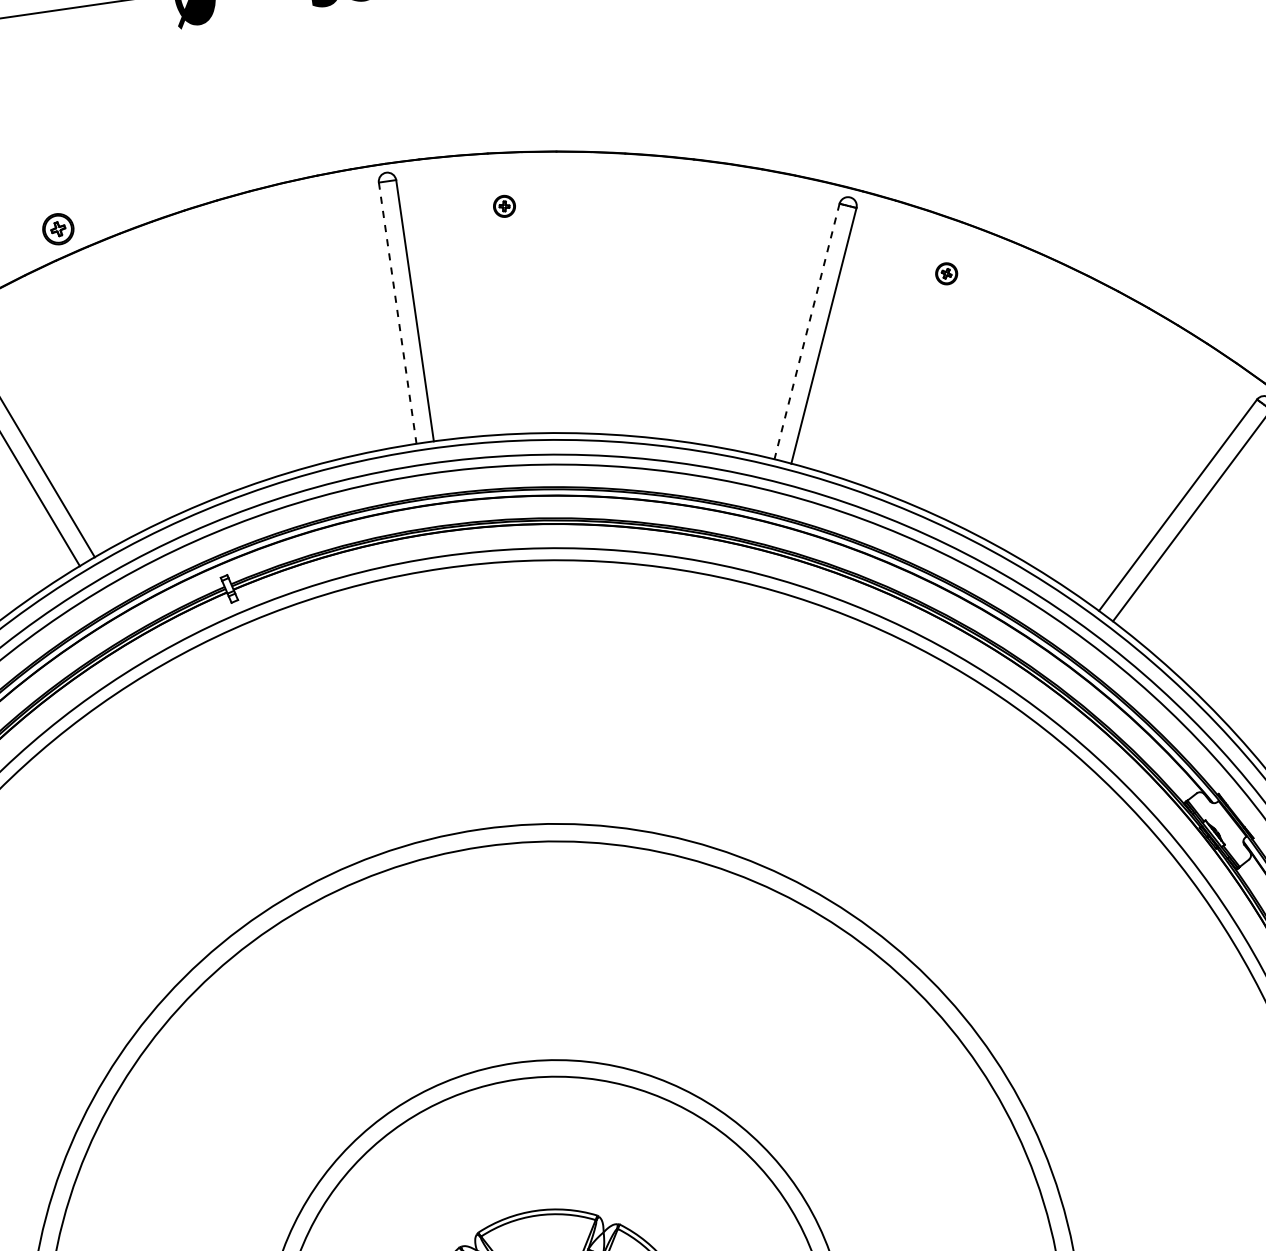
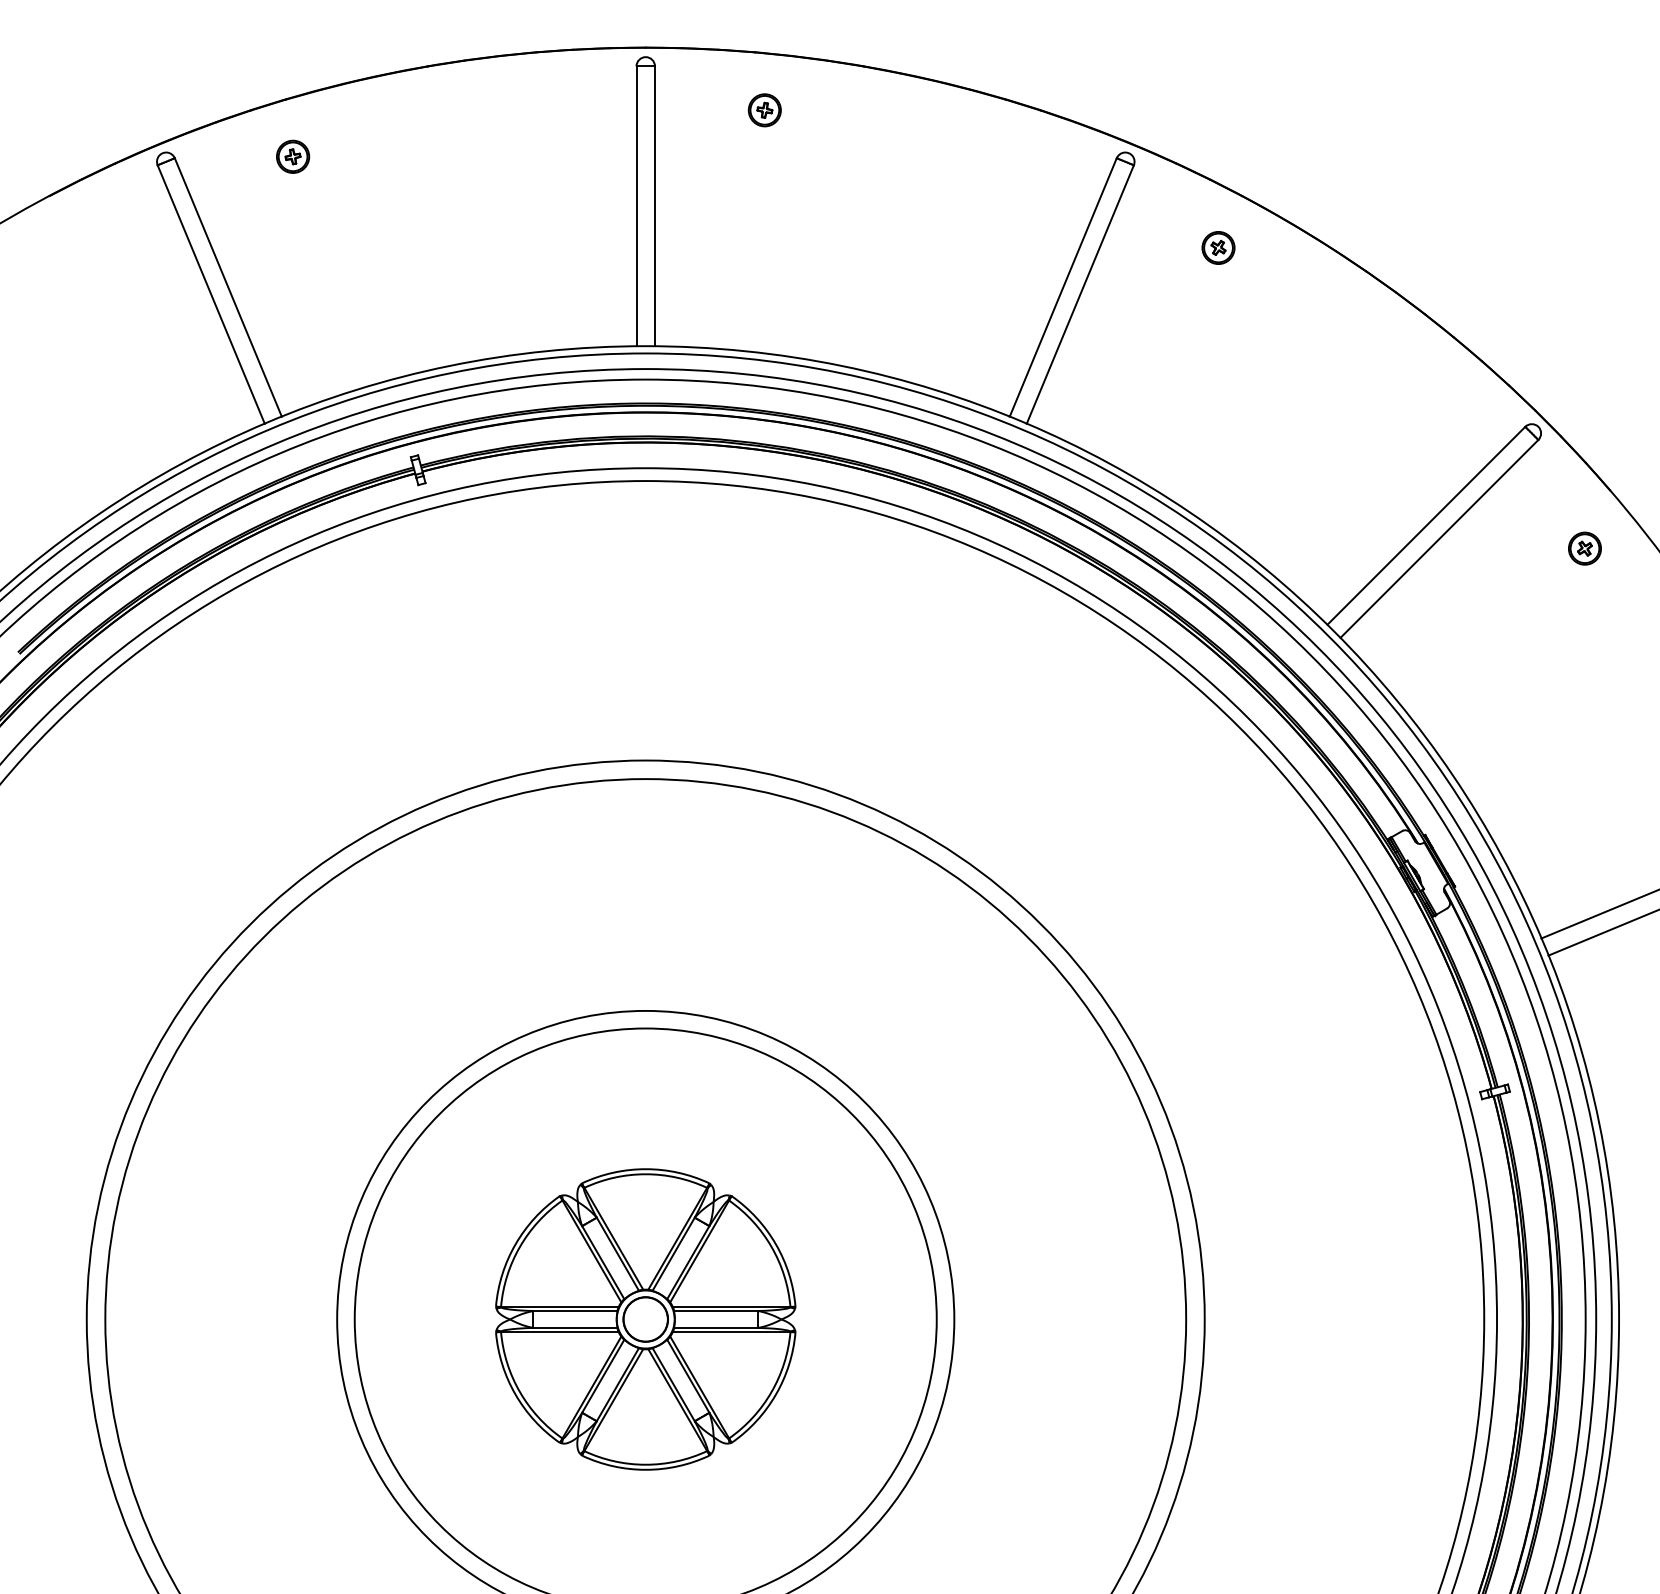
part: (504, 206) -> (764, 110), size x1.43
part: (58, 228) -> (293, 156), moved
part: (946, 273) -> (1218, 247), size x1.43
line: (397, 313) -> (636, 206), dashed -> solid
line: (807, 331) -> (1063, 287), dashed -> solid

